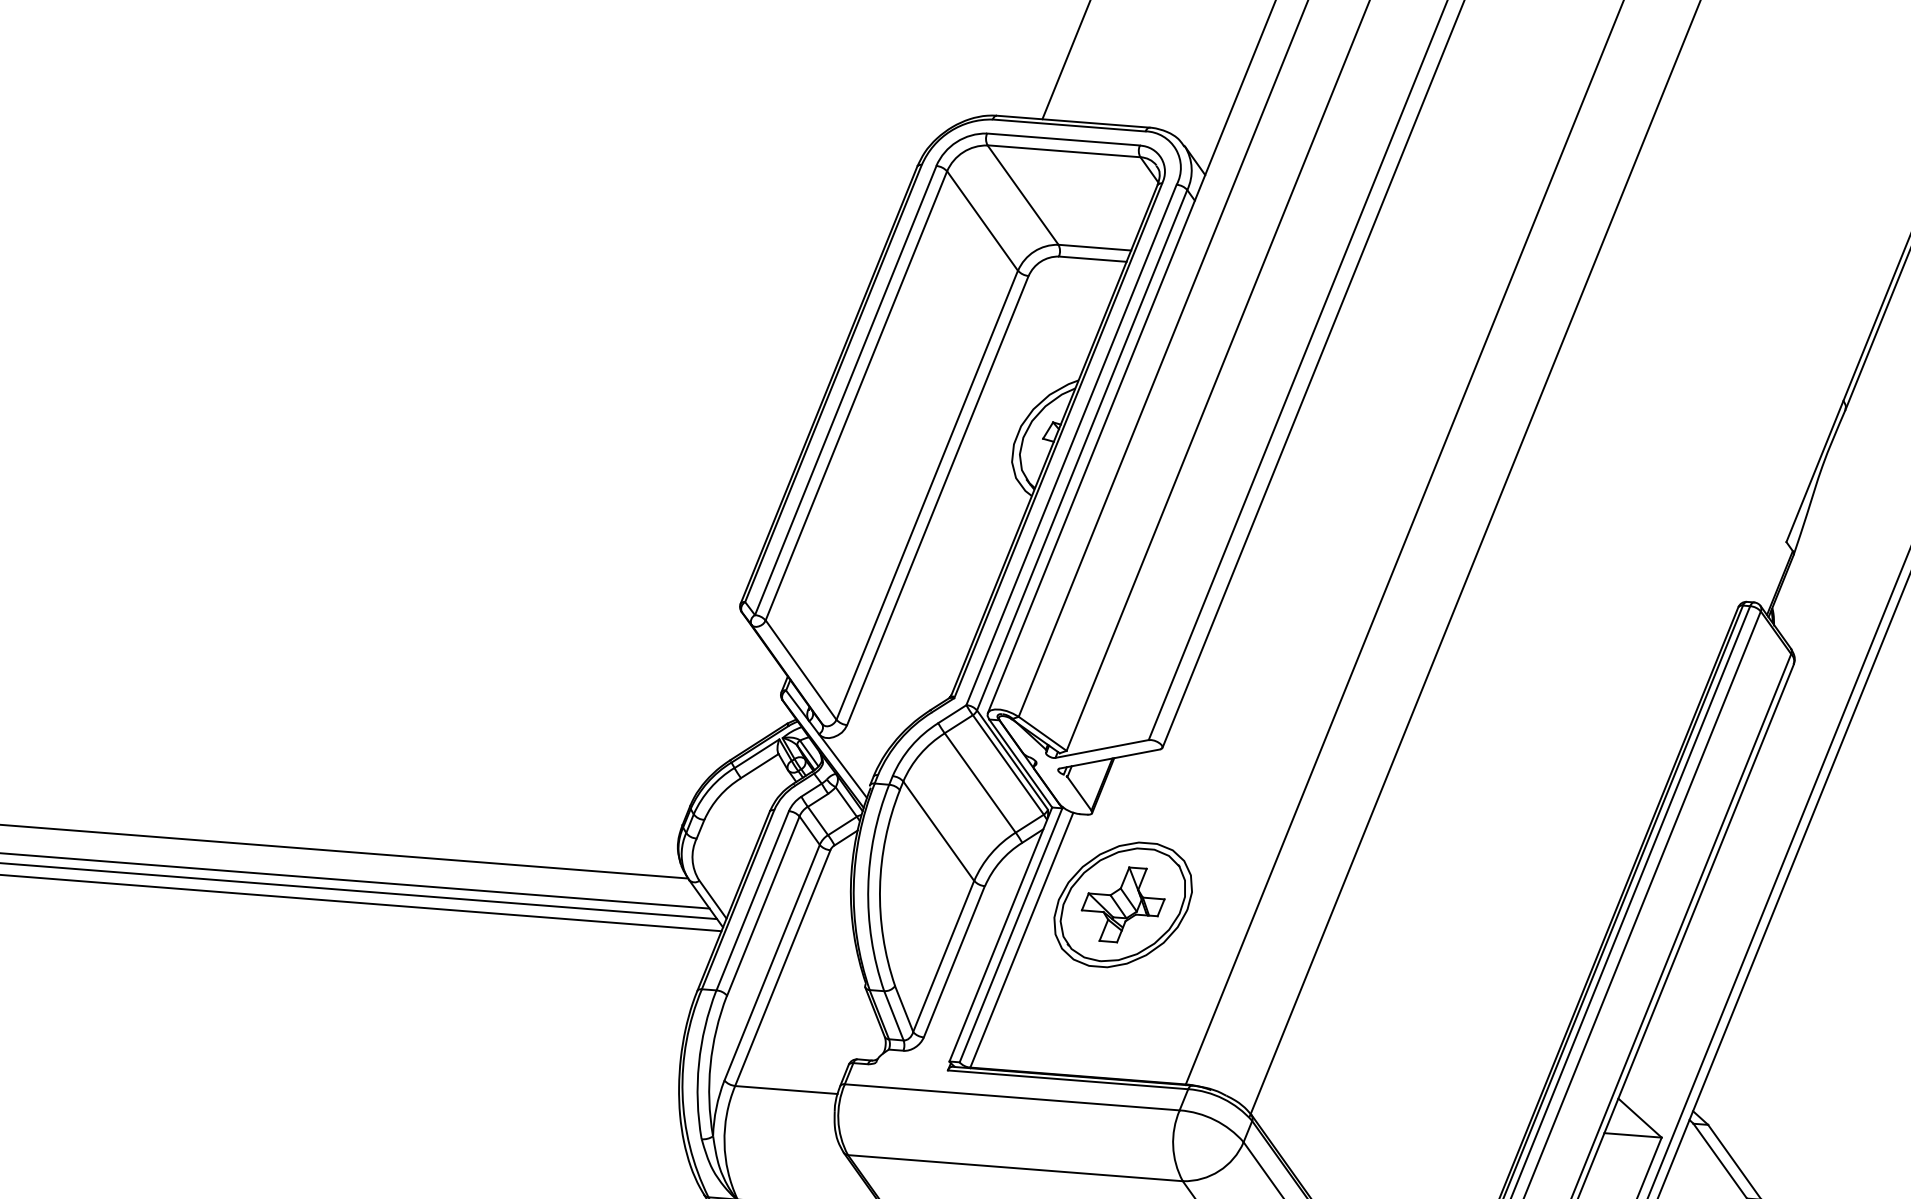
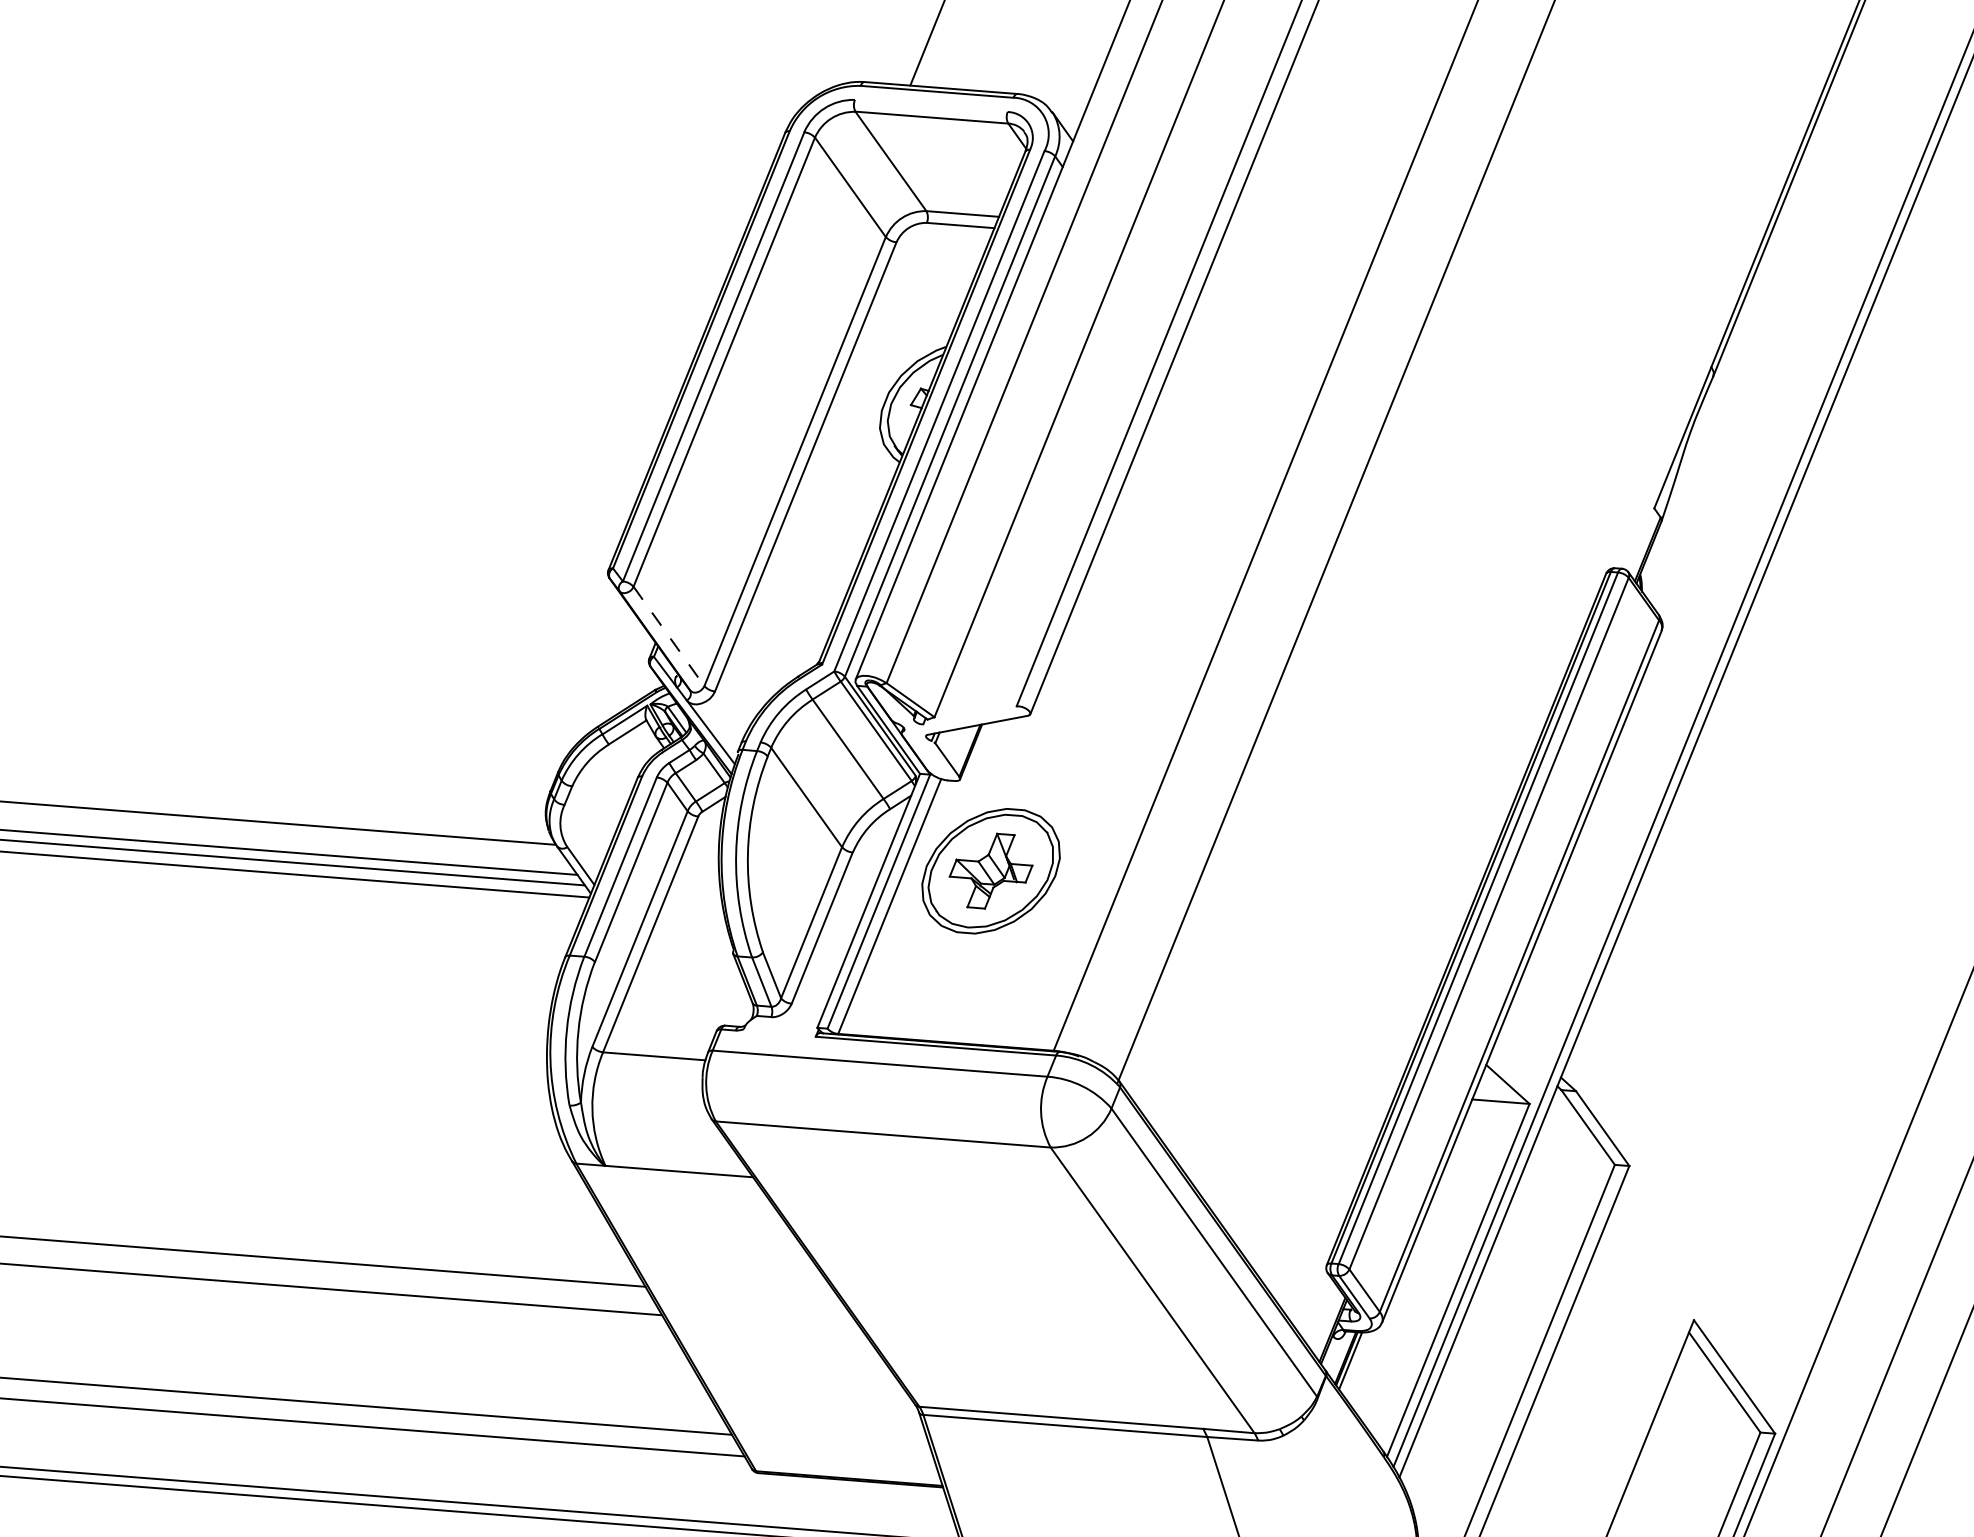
line: (1062, 139) -> (930, 105), removed
line: (801, 670) -> (669, 636), solid -> dashed
line: (1101, 749) -> (969, 715), removed

